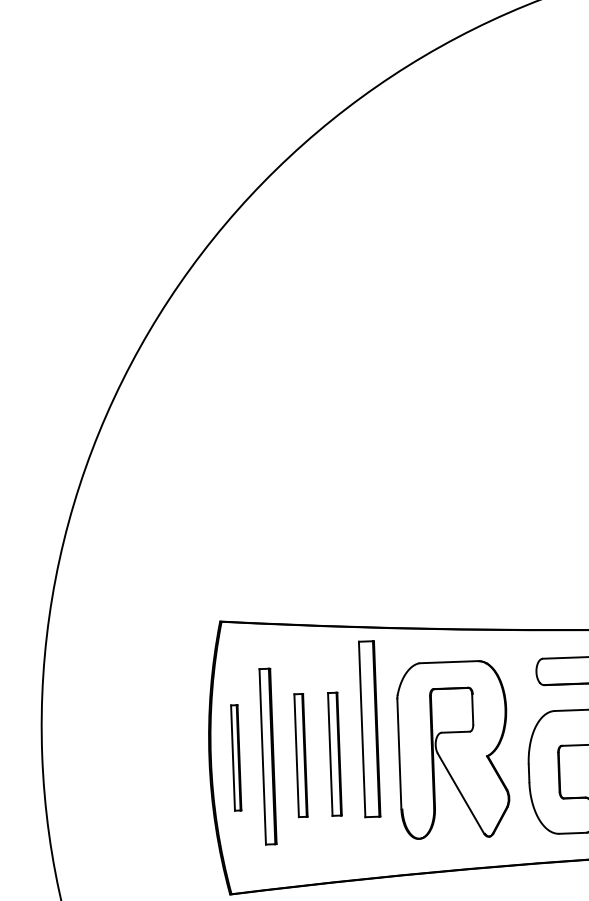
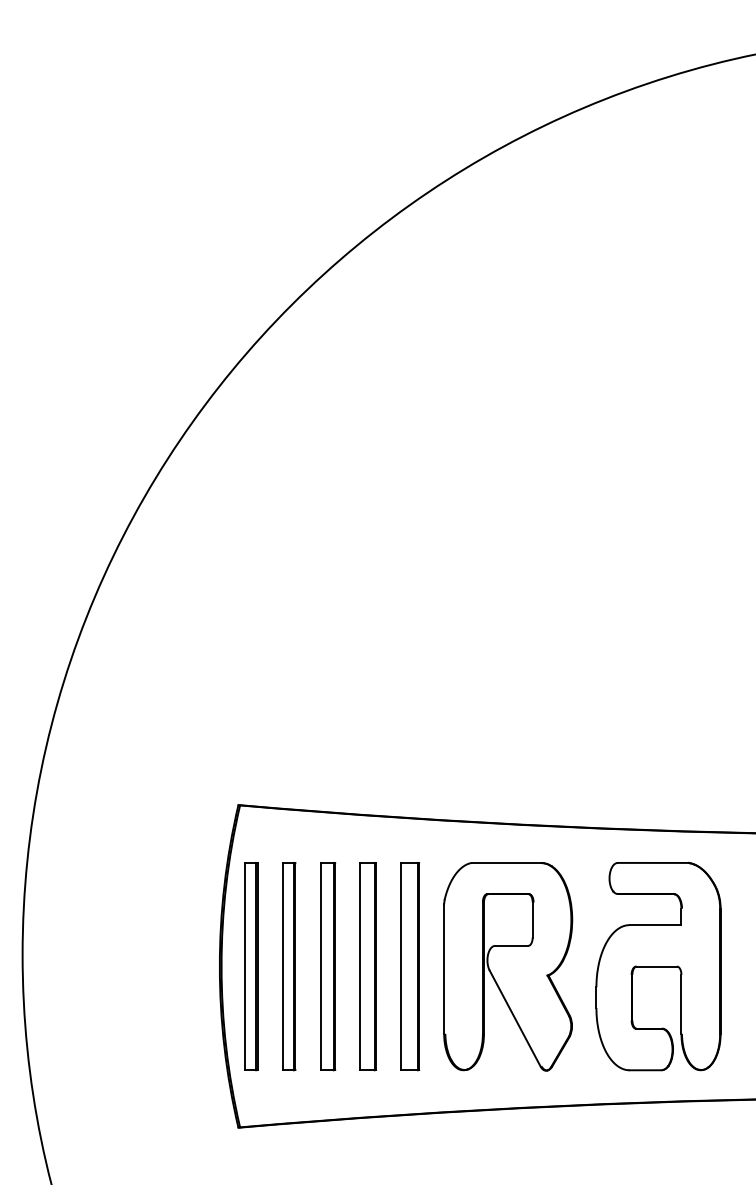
part: (369, 729) -> (410, 966), moved
part: (334, 754) -> (367, 966), size x1.43
part: (301, 755) -> (328, 966), size x1.43
part: (236, 757) -> (251, 966), size x1.67

